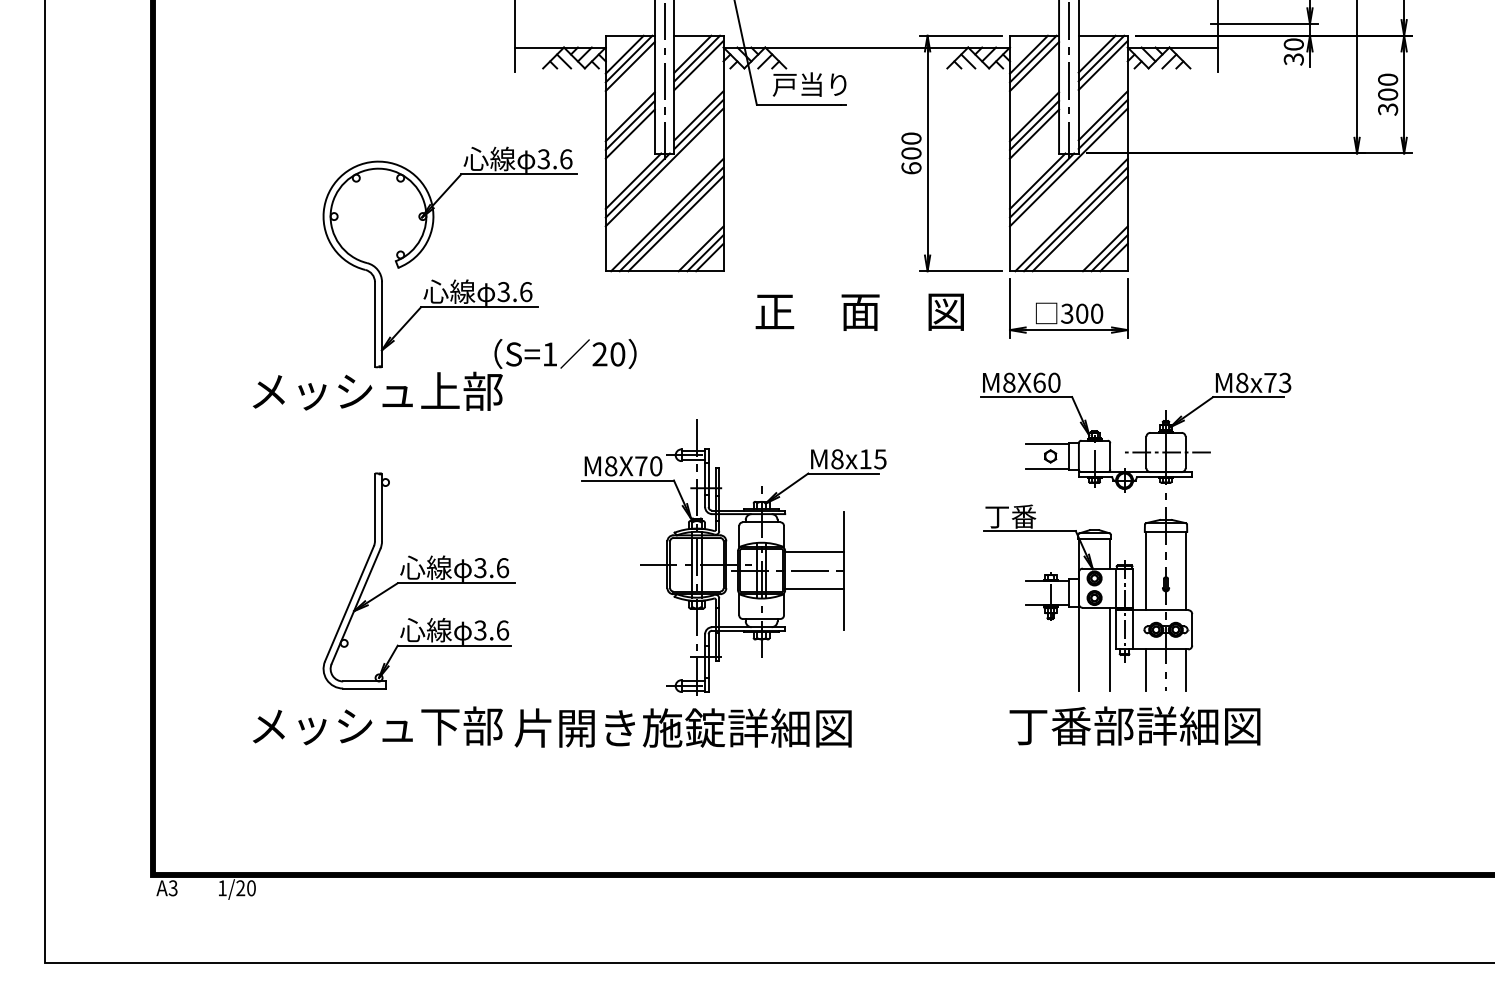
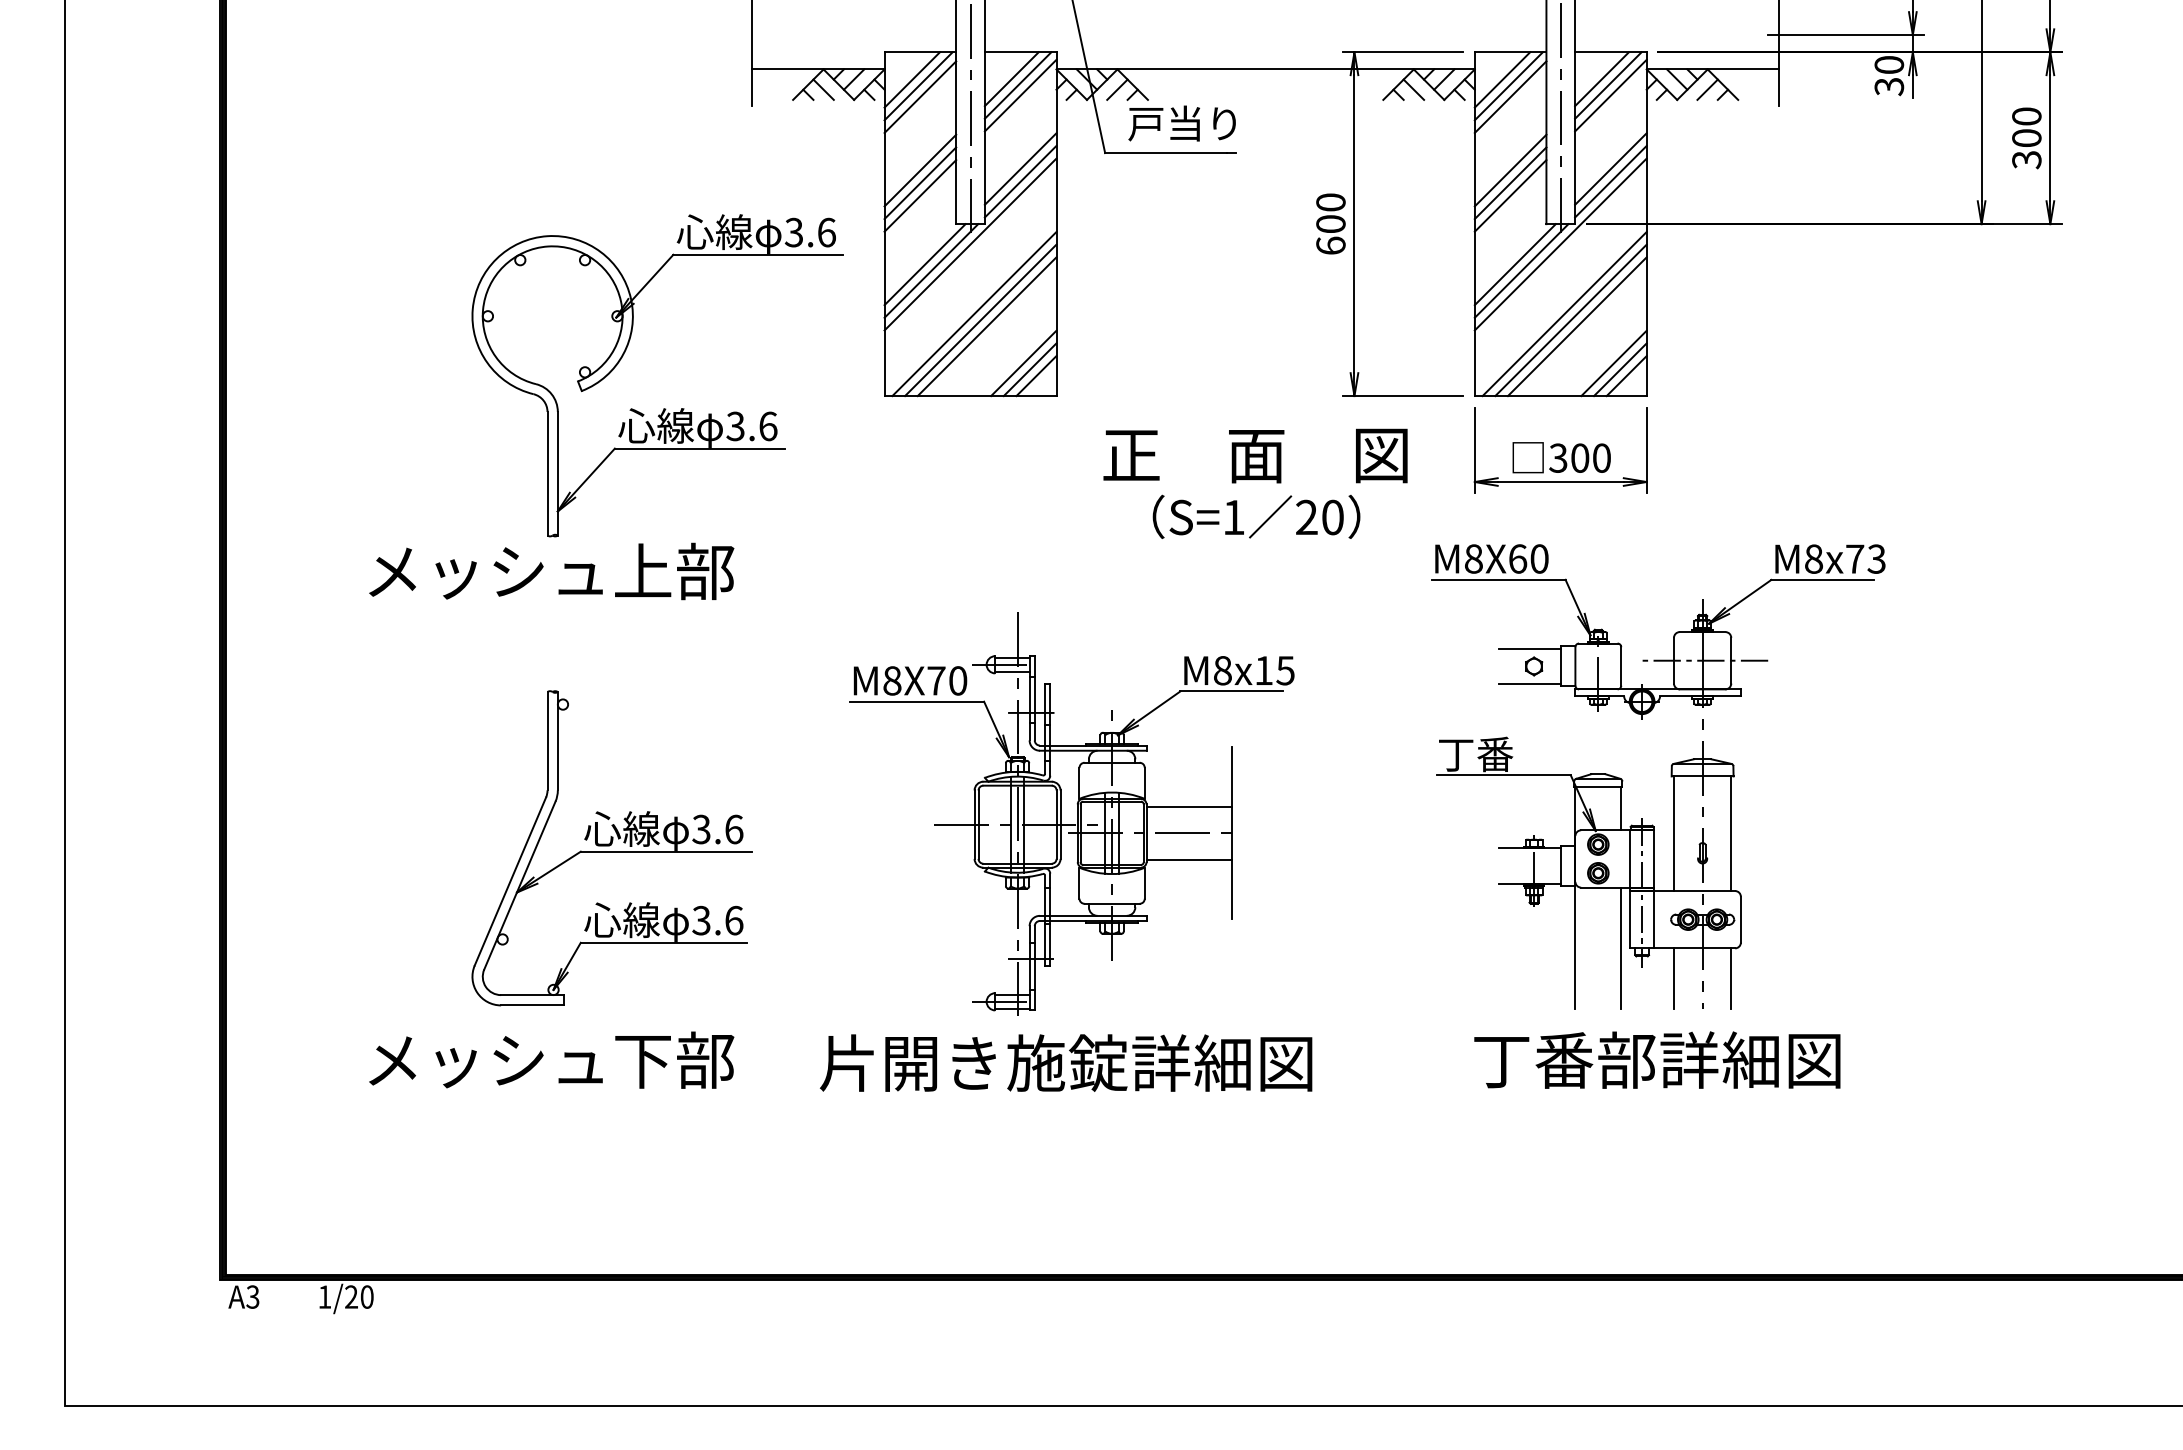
text: (565, 353) -> (1256, 516), moved
text: (682, 727) -> (1065, 1062), moved

